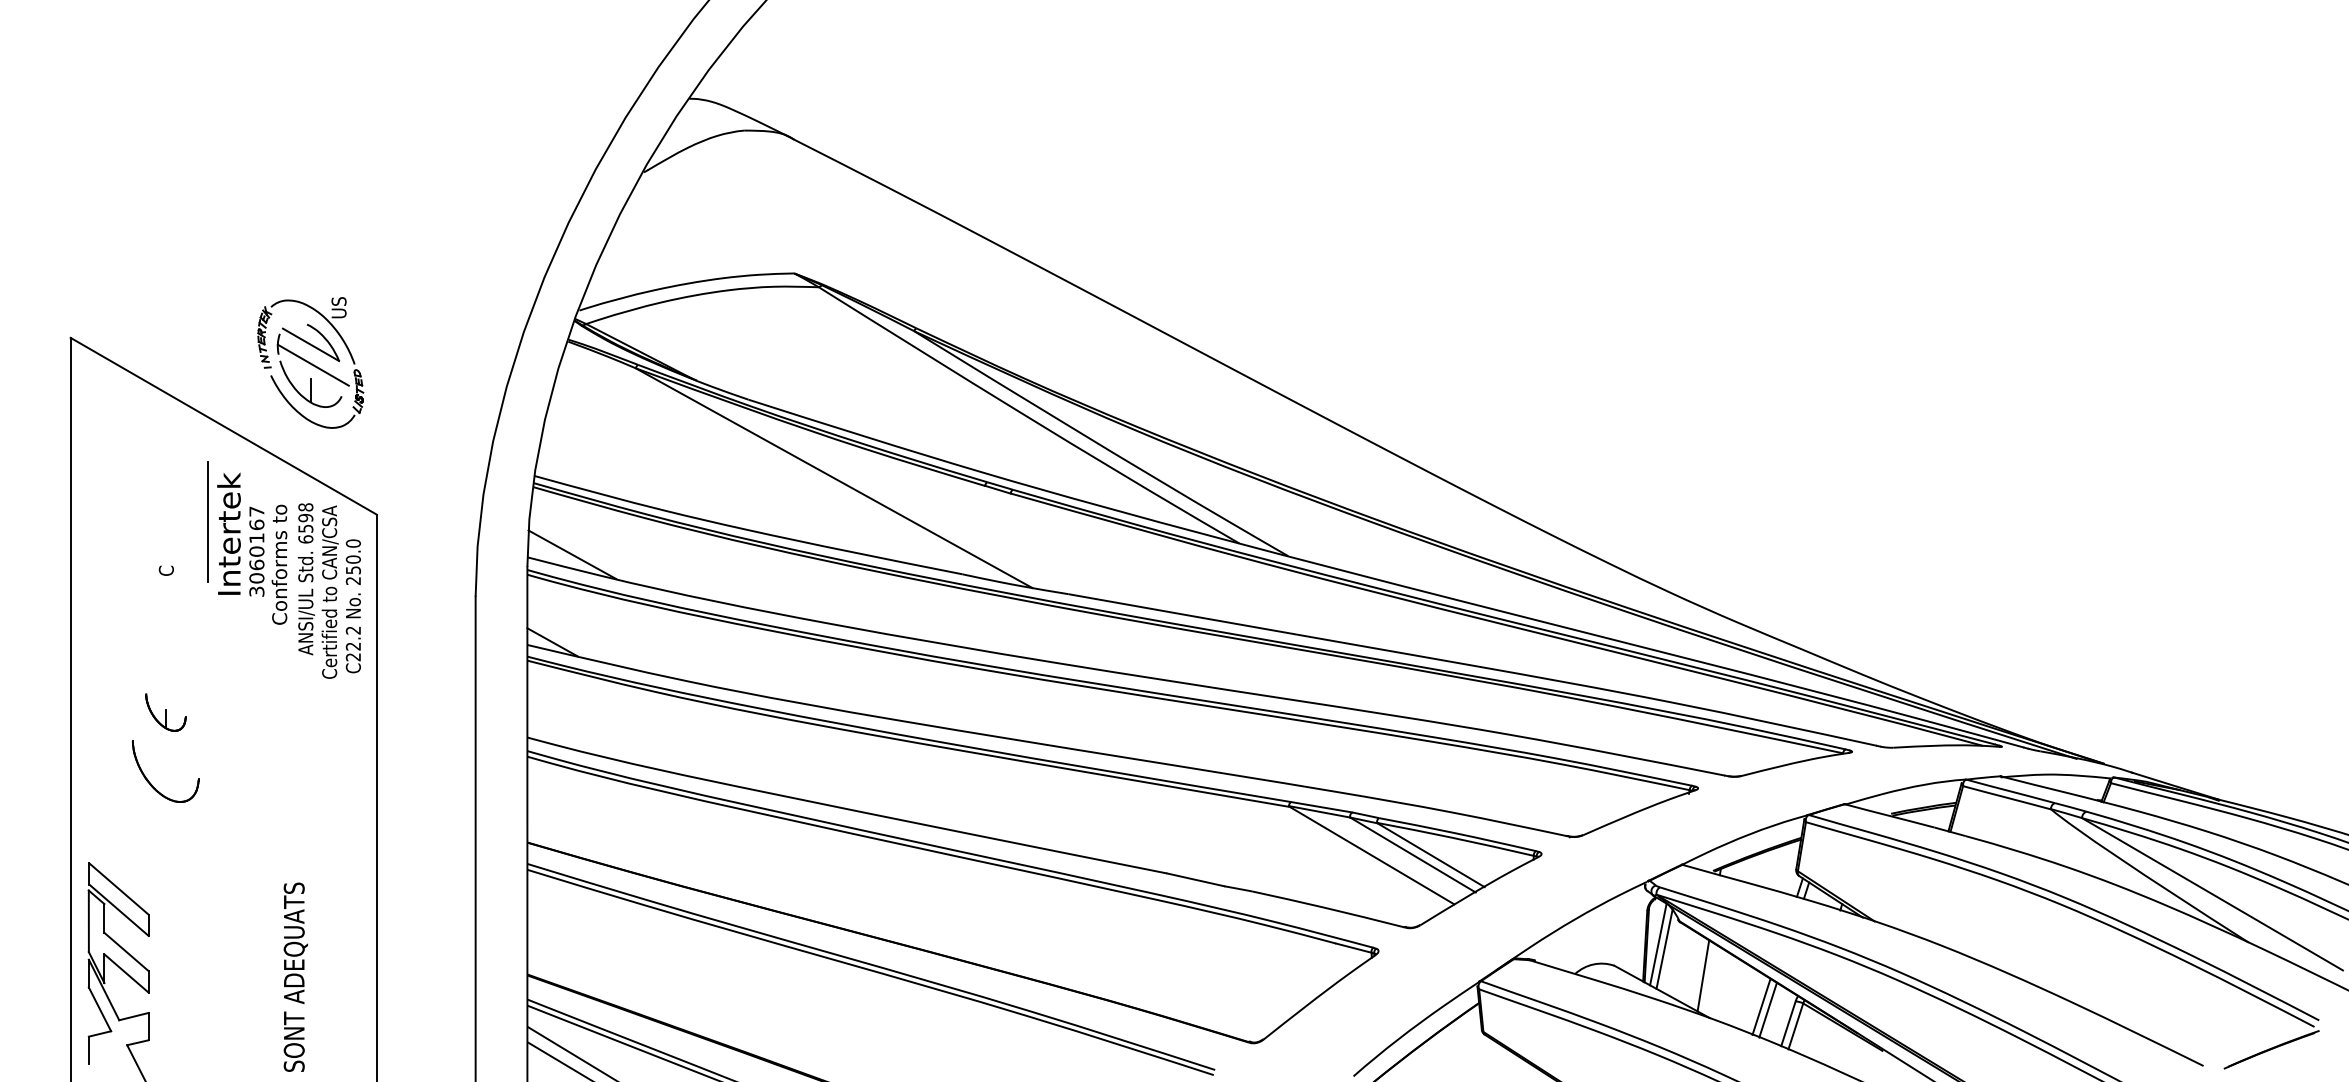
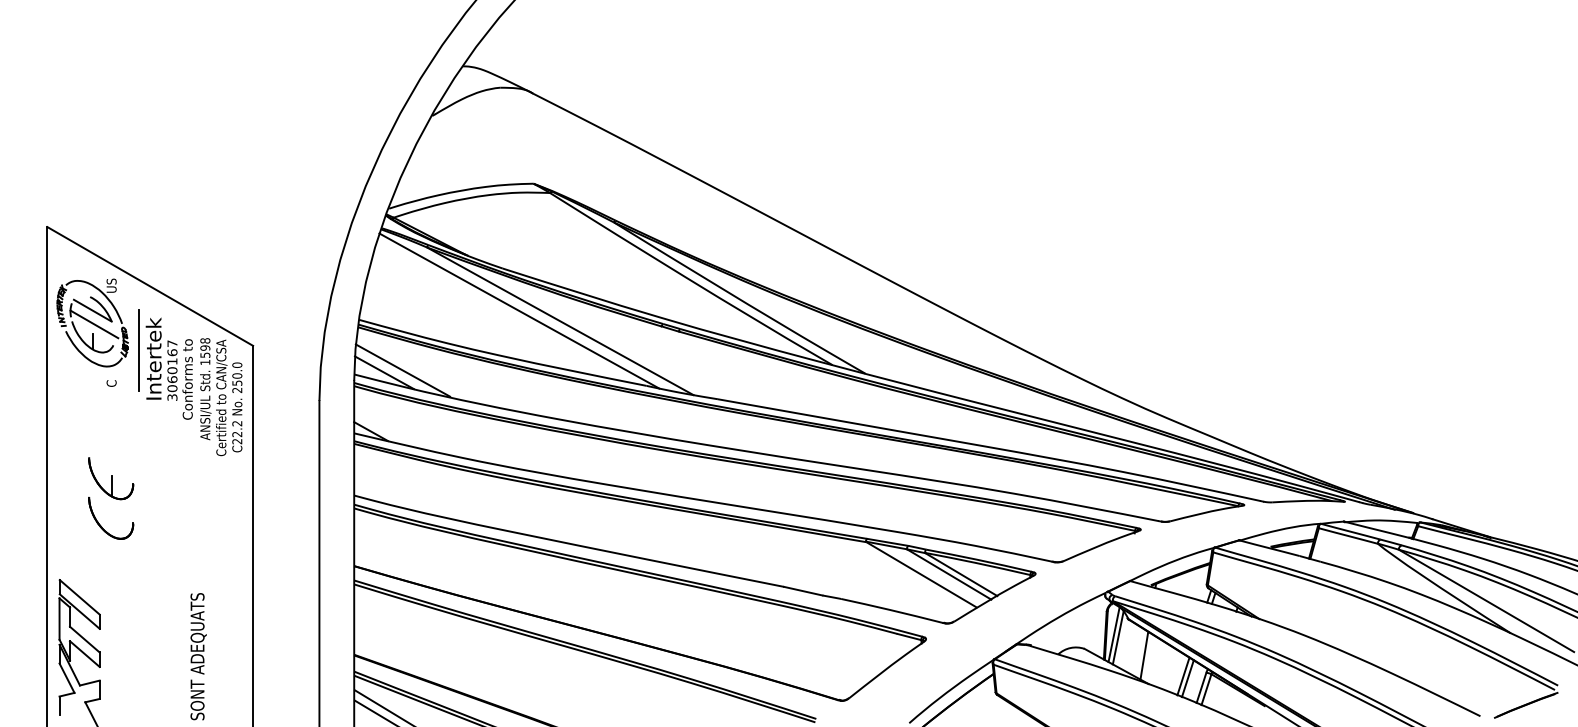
part: (310, 362) -> (92, 322), moved
line: (773, 462) -> (519, 310), added
text: (306, 539) -> (205, 362), 6598 -> 1598
line: (599, 551) -> (402, 370), added
part: (166, 712) -> (111, 478), size x1.67

